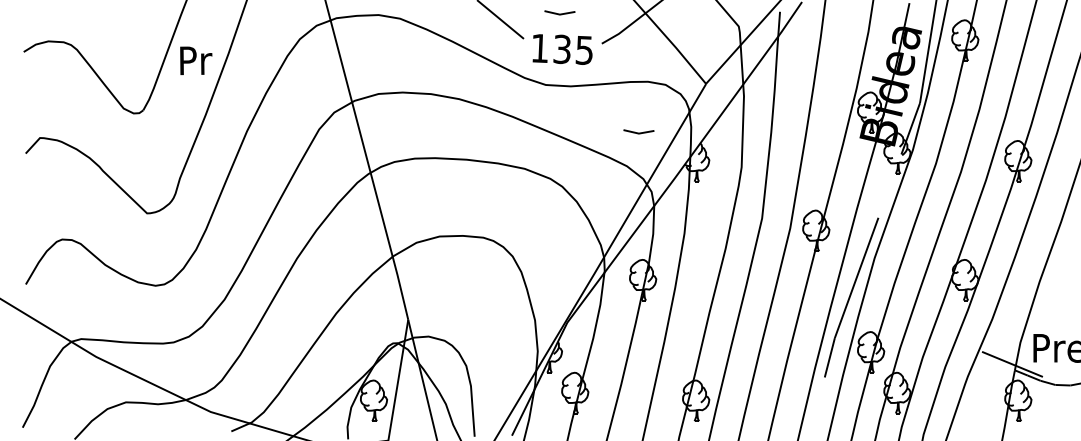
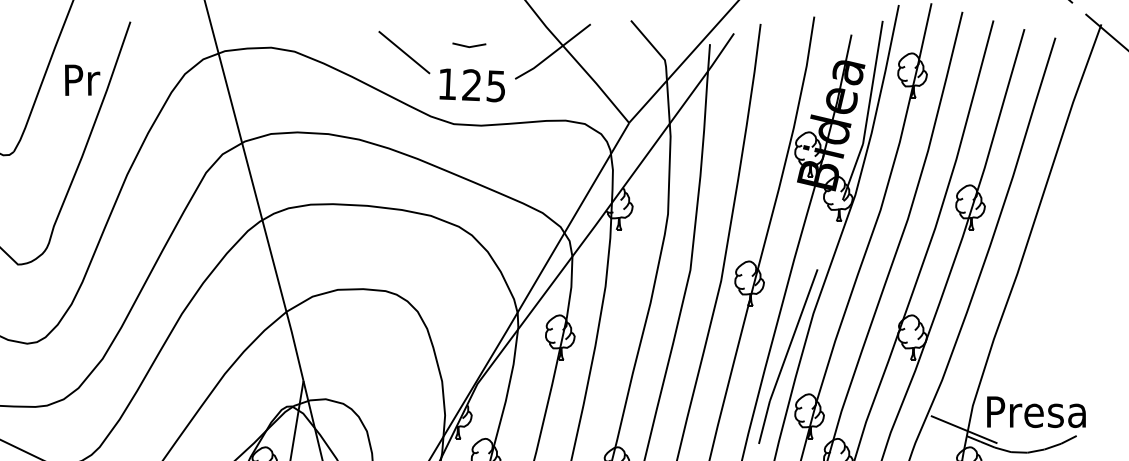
text: (561, 49) -> (471, 85), 135 -> 125
text: (196, 60) -> (82, 79), moved
line: (638, 132) -> (555, 176), removed

